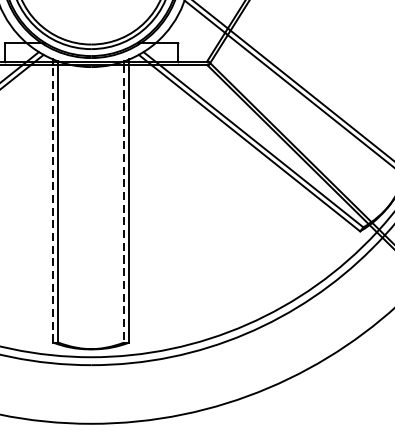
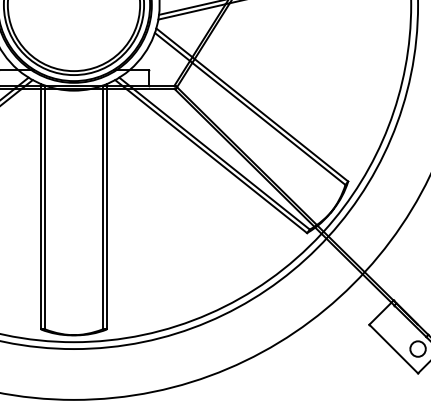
line: (52, 203) -> (40, 208), dashed -> solid
line: (124, 204) -> (102, 209), dashed -> solid

